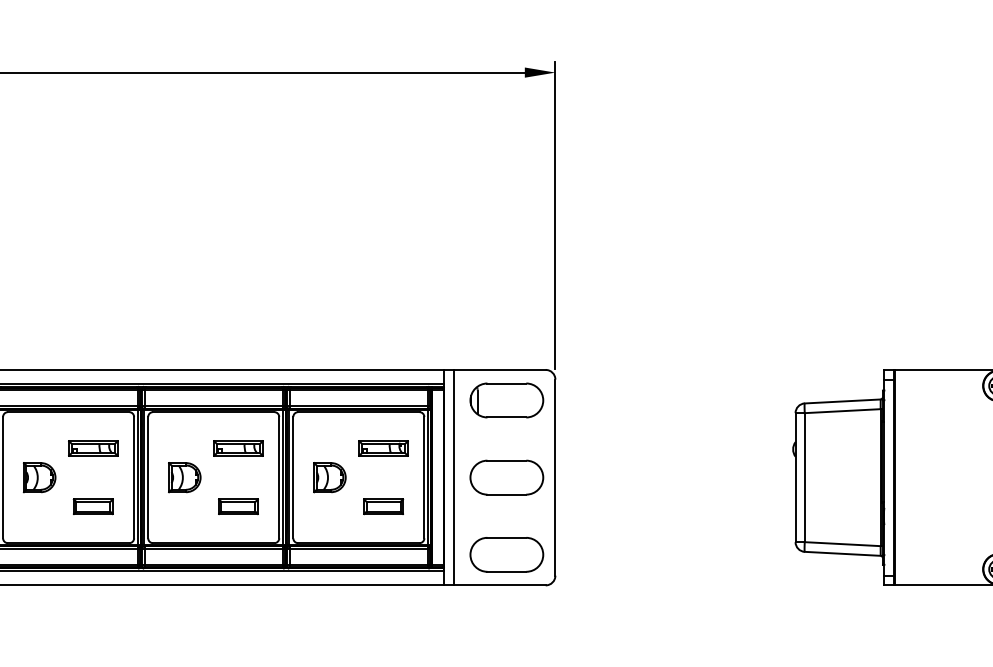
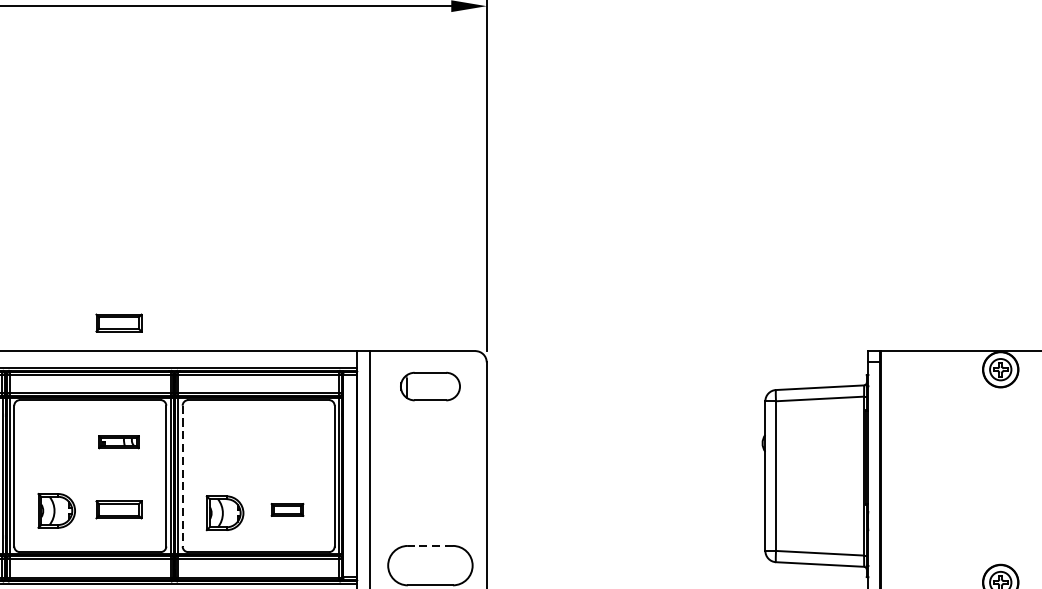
part: (238, 345) -> (119, 322), added
part: (506, 400) -> (429, 386), size x0.7
part: (238, 448) -> (119, 442), size x0.7
part: (383, 448) -> (287, 442), removed
part: (184, 477) -> (56, 510), moved
line: (293, 477) -> (182, 475), solid -> dashed
part: (329, 477) -> (224, 513), moved
part: (506, 477) -> (429, 475), removed
part: (383, 506) -> (287, 509), size x0.7
line: (506, 537) -> (429, 545), solid -> dashed

